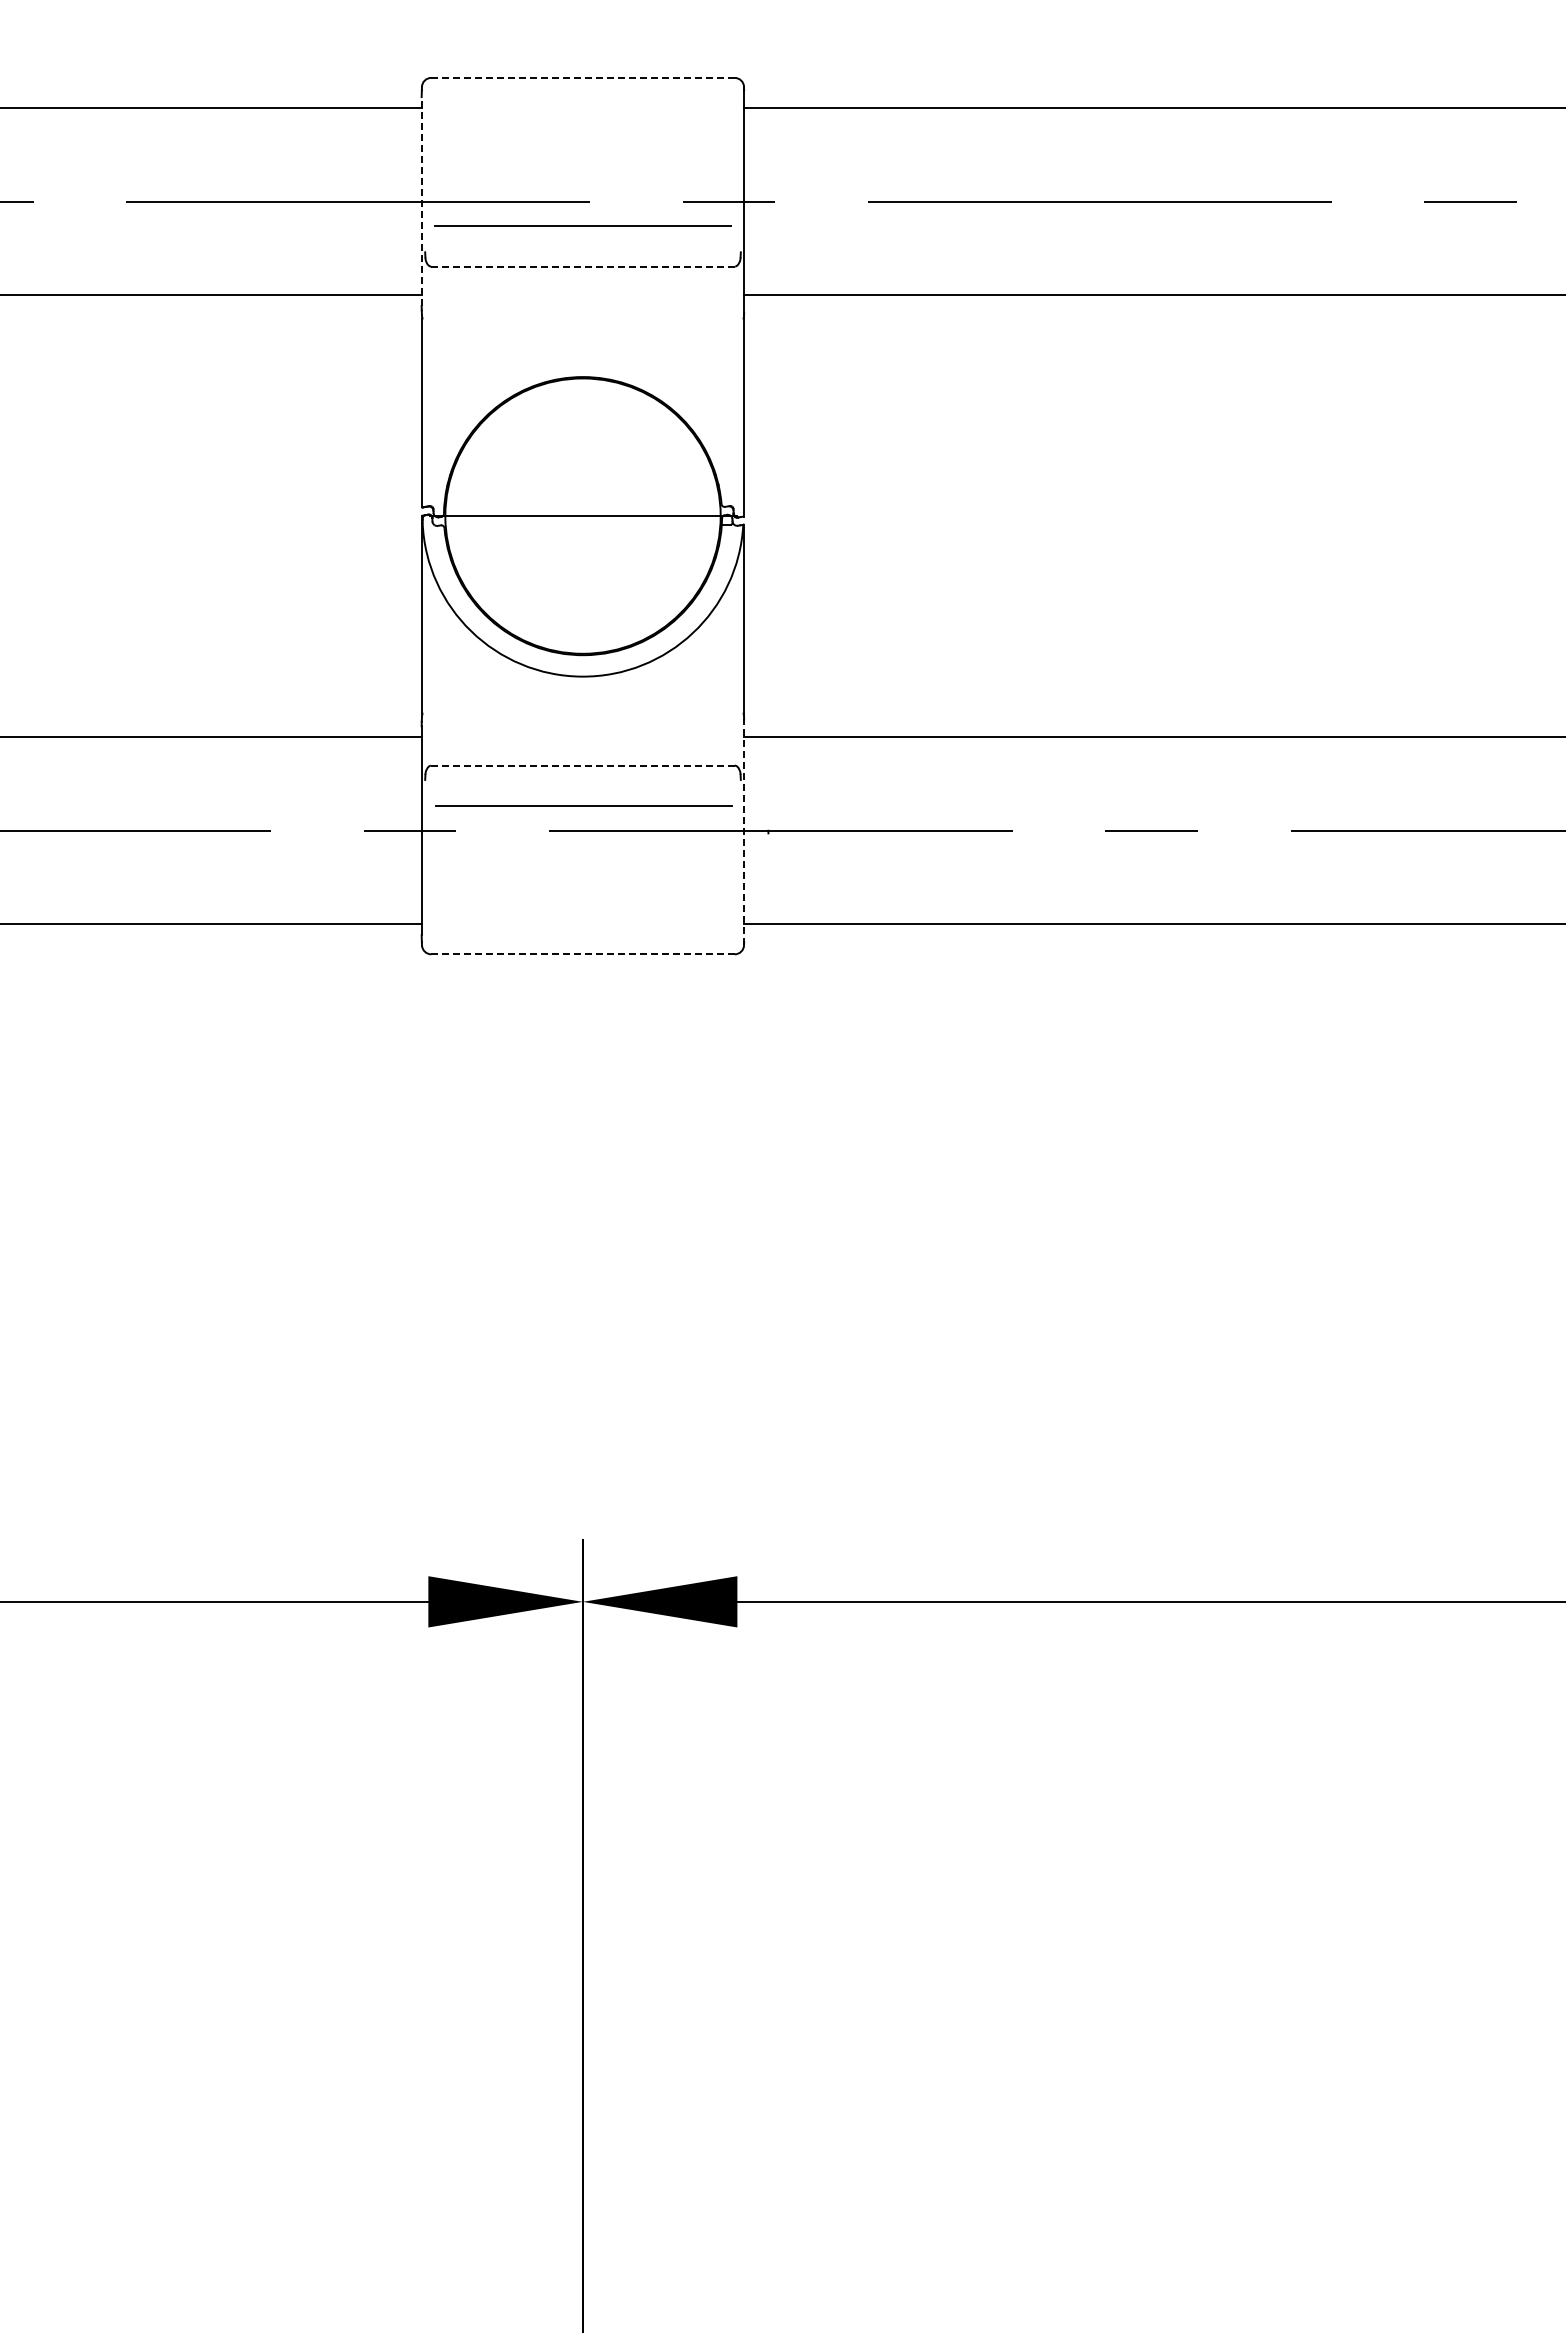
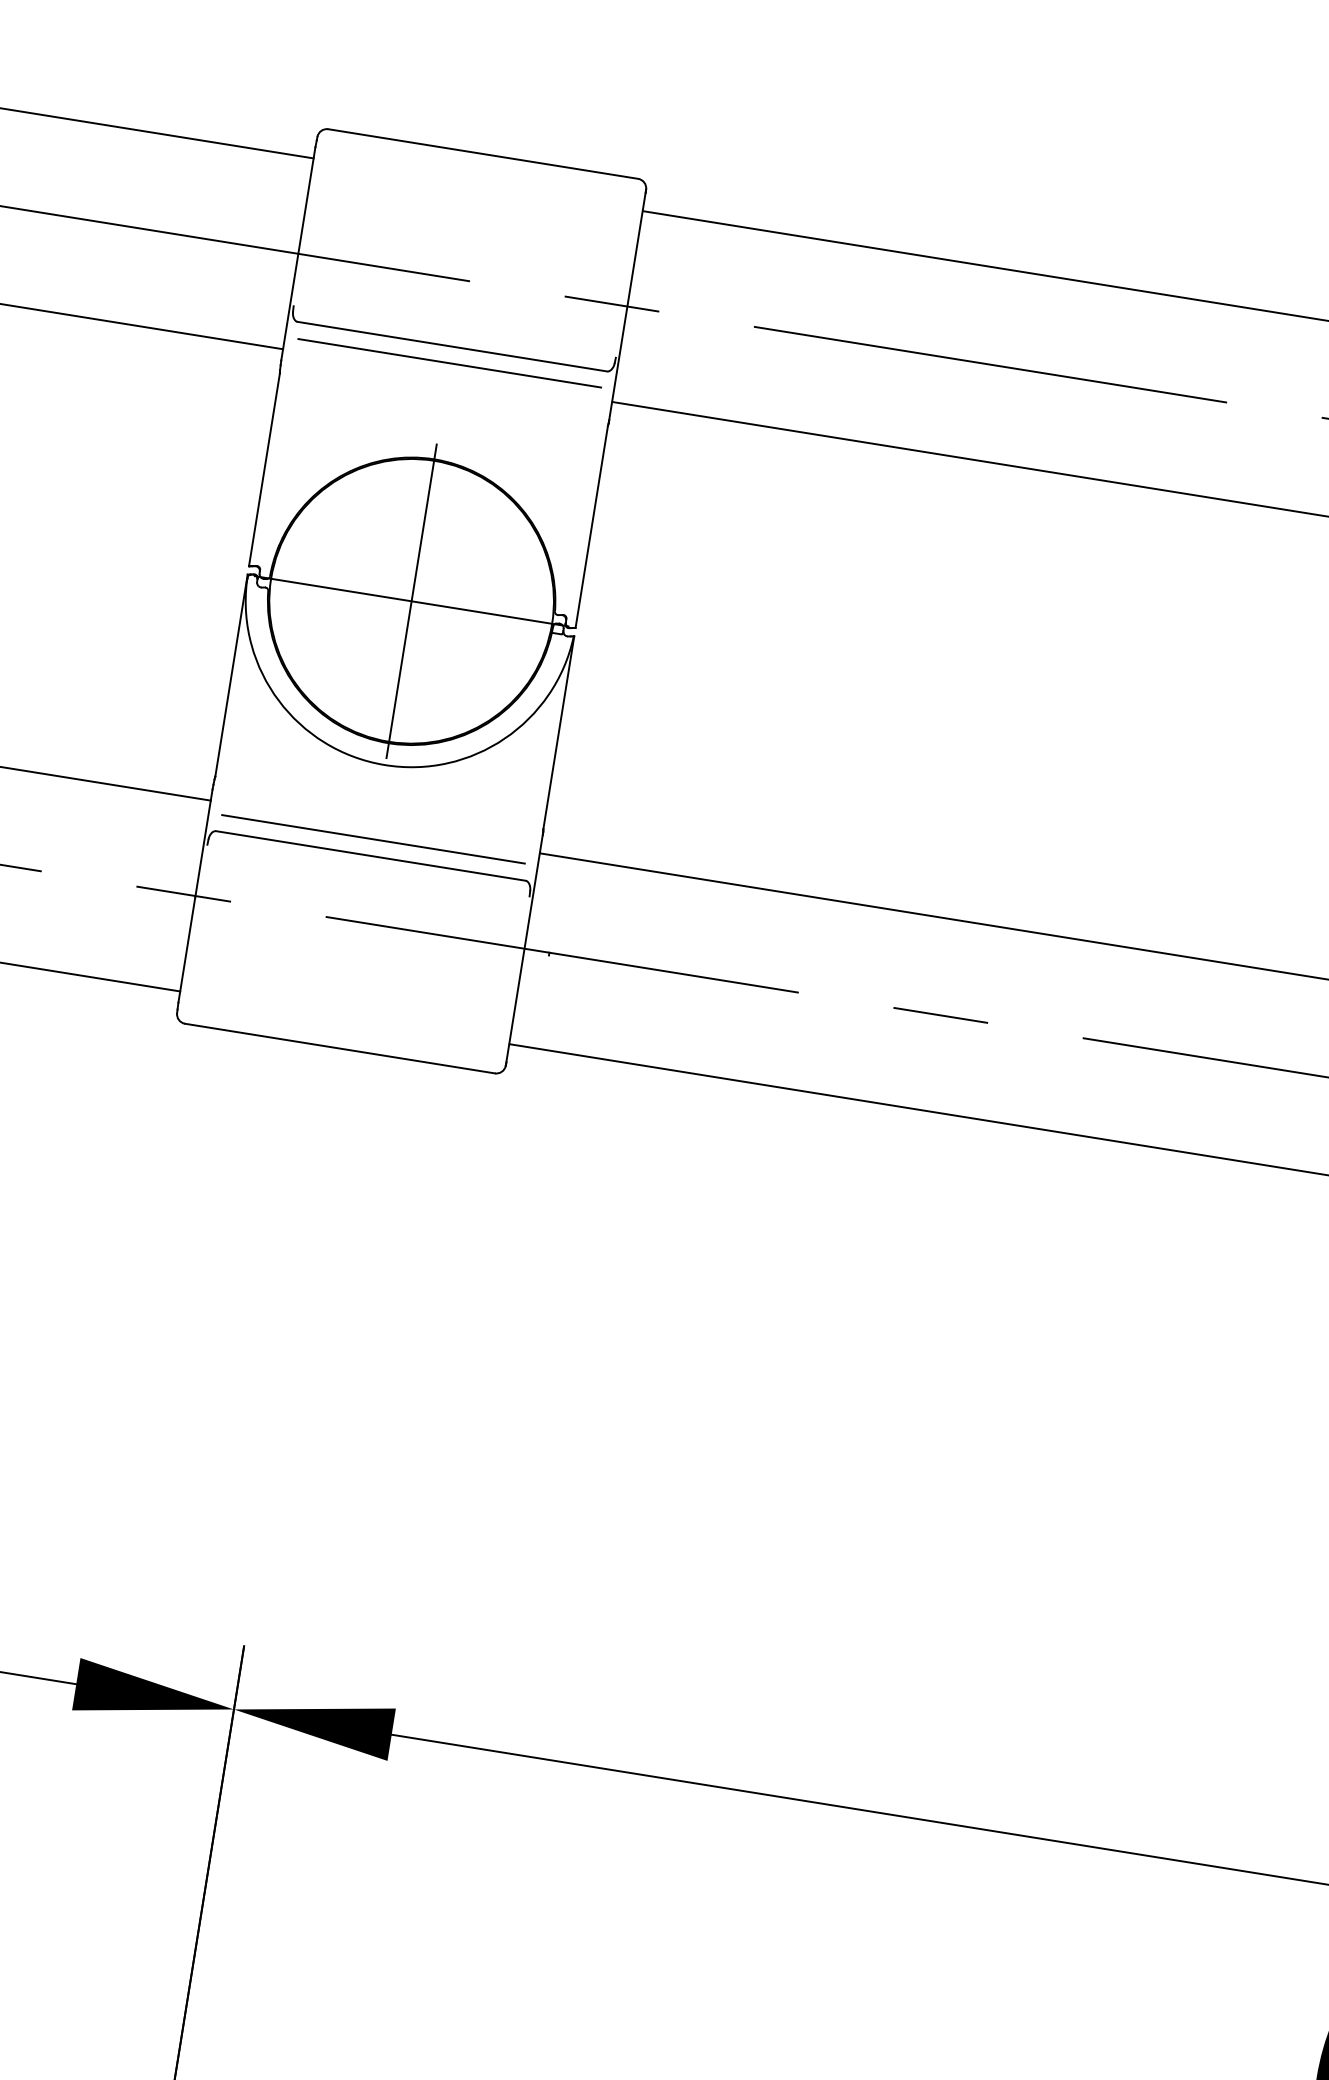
line: (583, 77) -> (483, 153), dashed -> solid
line: (421, 201) -> (298, 253), dashed -> solid
line: (582, 225) -> (449, 362), moved
line: (583, 266) -> (452, 346), dashed -> solid
line: (583, 515) -> (412, 600), added
line: (583, 765) -> (371, 855), dashed -> solid
line: (583, 805) -> (373, 838), moved
line: (744, 830) -> (525, 948), dashed -> solid
line: (583, 954) -> (340, 1048), dashed -> solid

